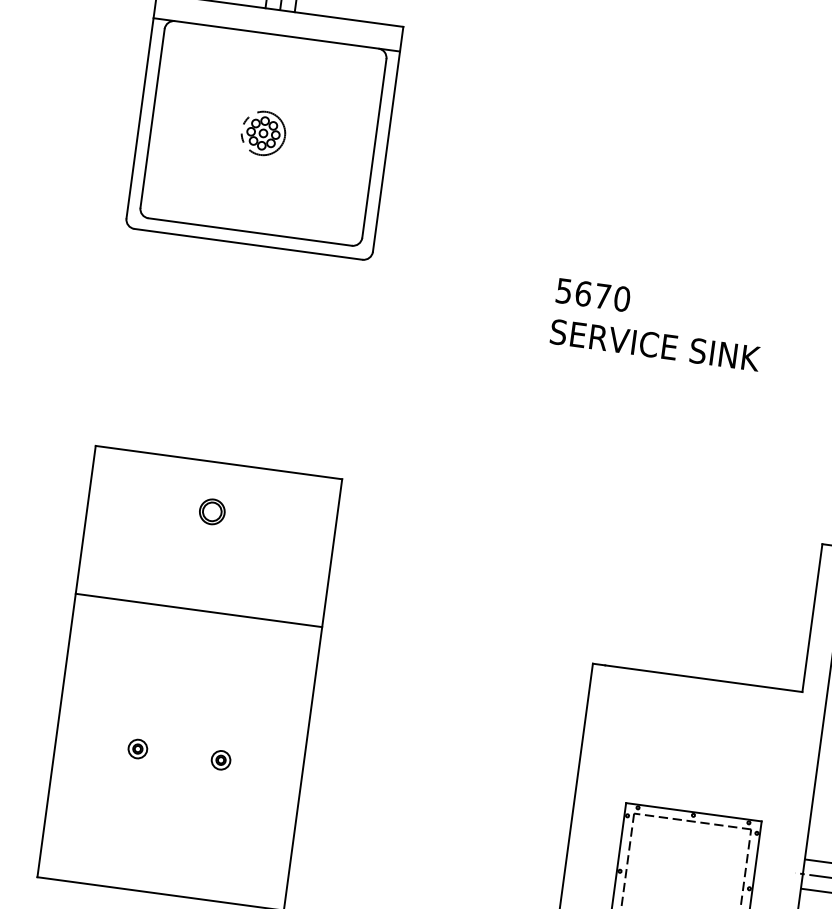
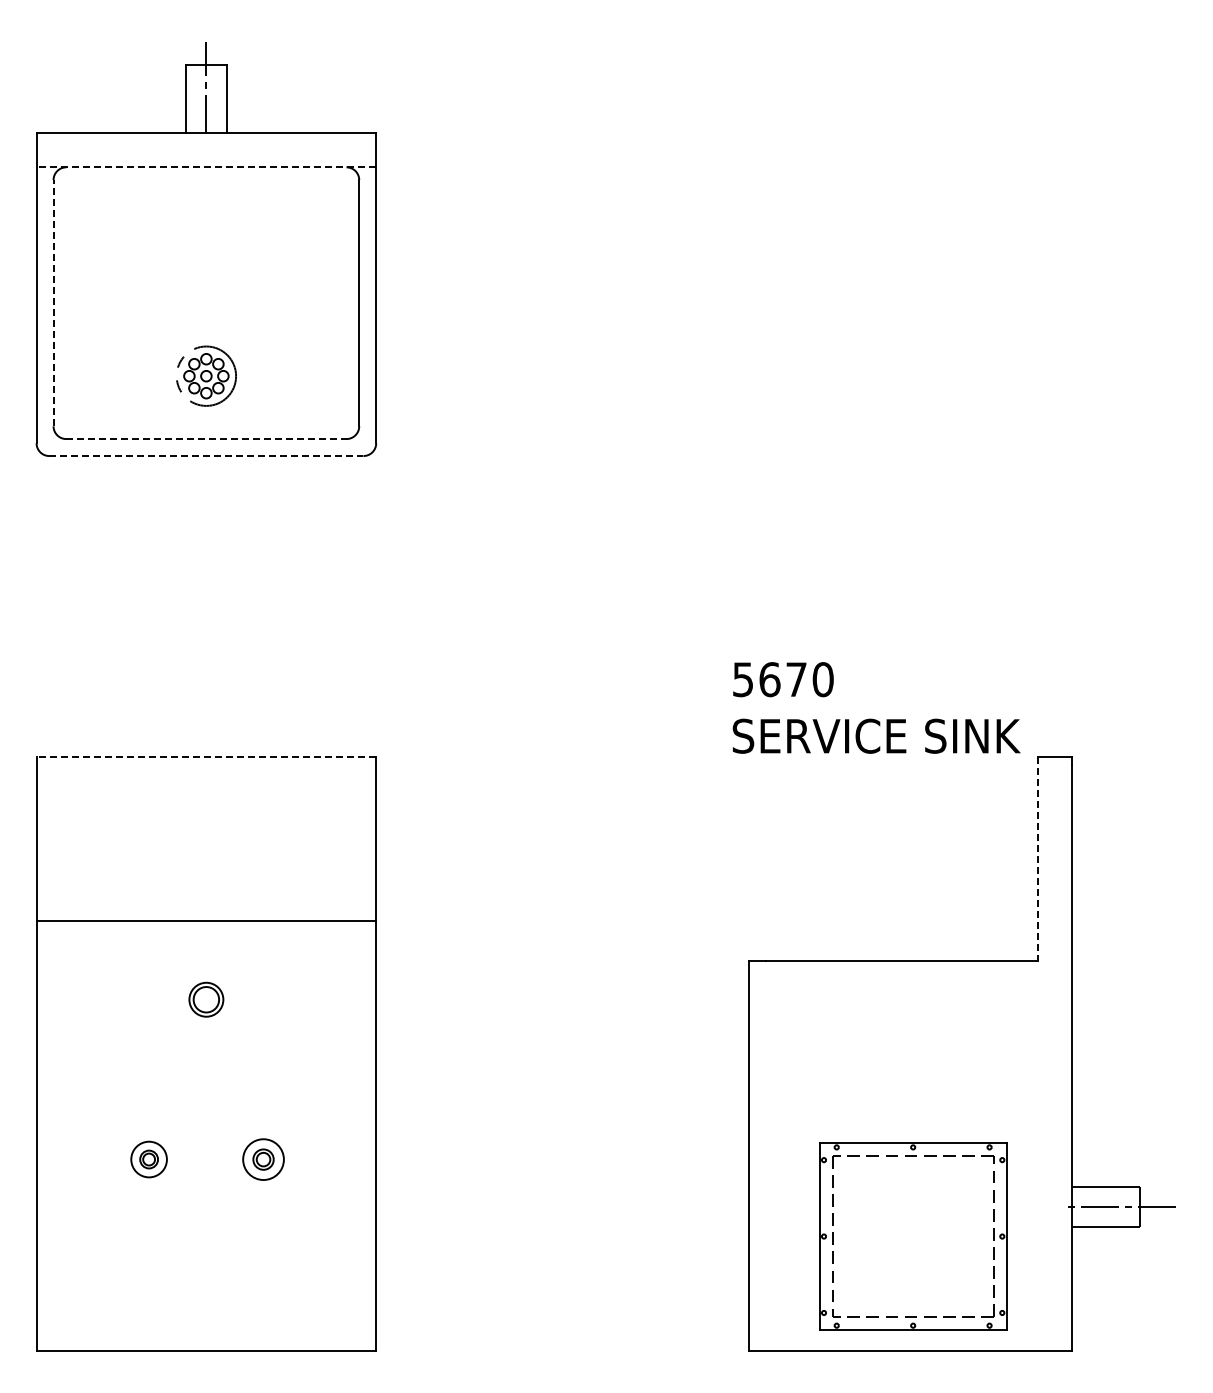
line: (276, 34) -> (206, 167), solid -> dashed
line: (152, 117) -> (53, 302), solid -> dashed
part: (263, 132) -> (206, 375), moved
line: (250, 232) -> (206, 439), solid -> dashed
line: (248, 244) -> (206, 456), solid -> dashed
text: (658, 324) -> (876, 707), moved
line: (219, 462) -> (206, 756), solid -> dashed
part: (212, 511) -> (206, 999), moved
line: (199, 610) -> (206, 920), moved
line: (812, 618) -> (1038, 858), solid -> dashed
part: (137, 748) -> (148, 1158), size x1.4
part: (221, 759) -> (263, 1158), size x1.6

